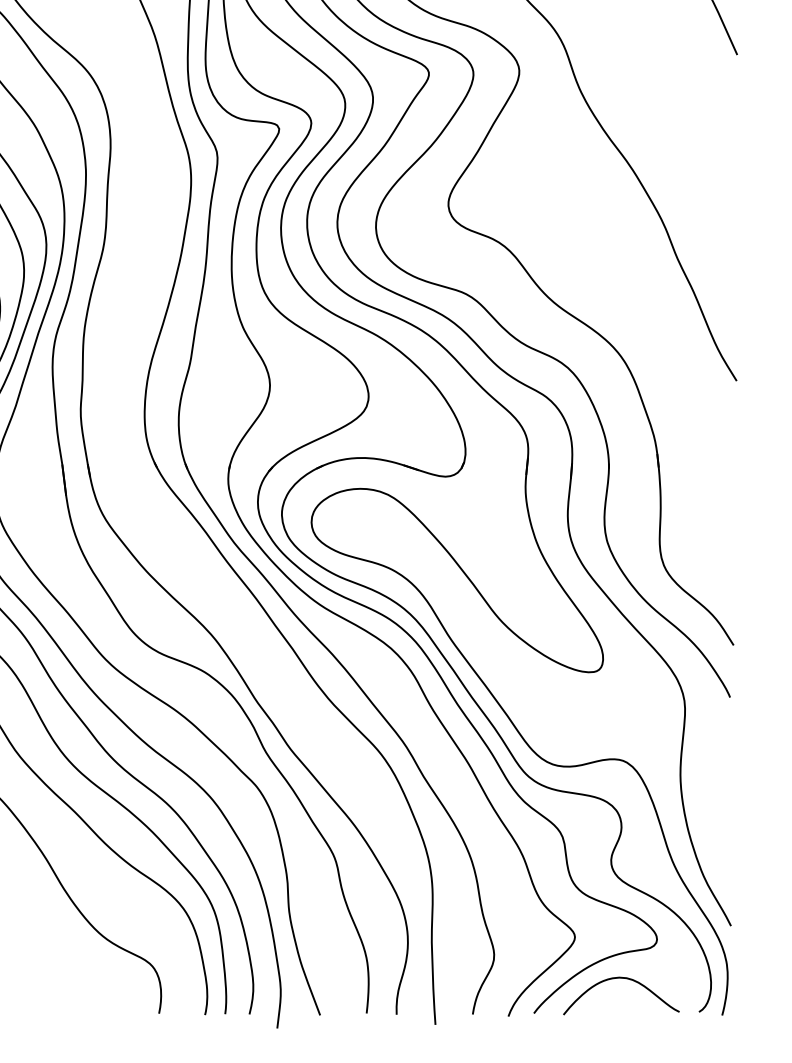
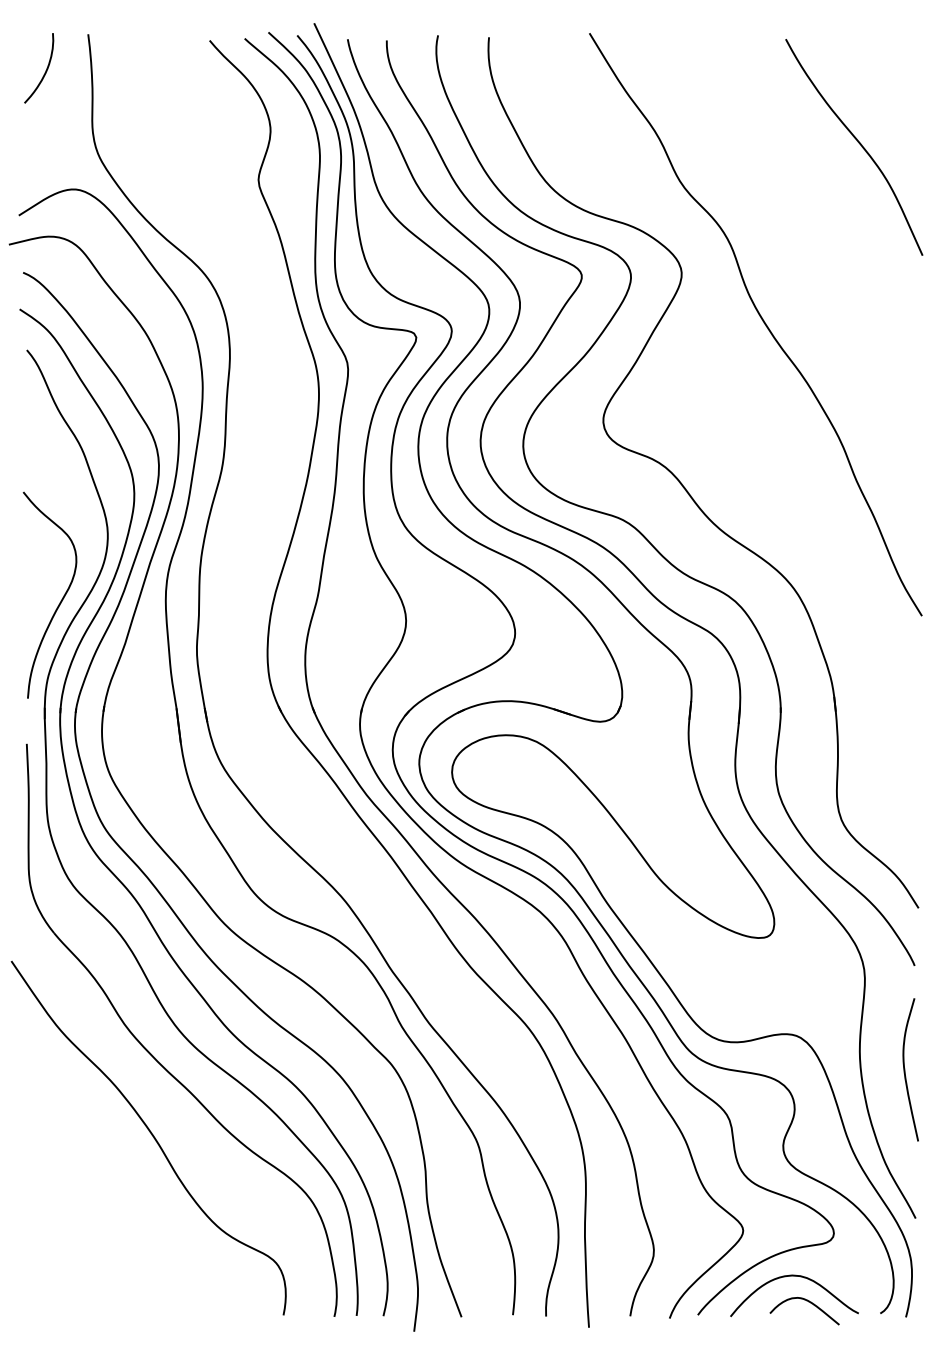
curve: (721, 791) -> (905, 1069), added
curve: (634, 1002) -> (808, 1302), added

